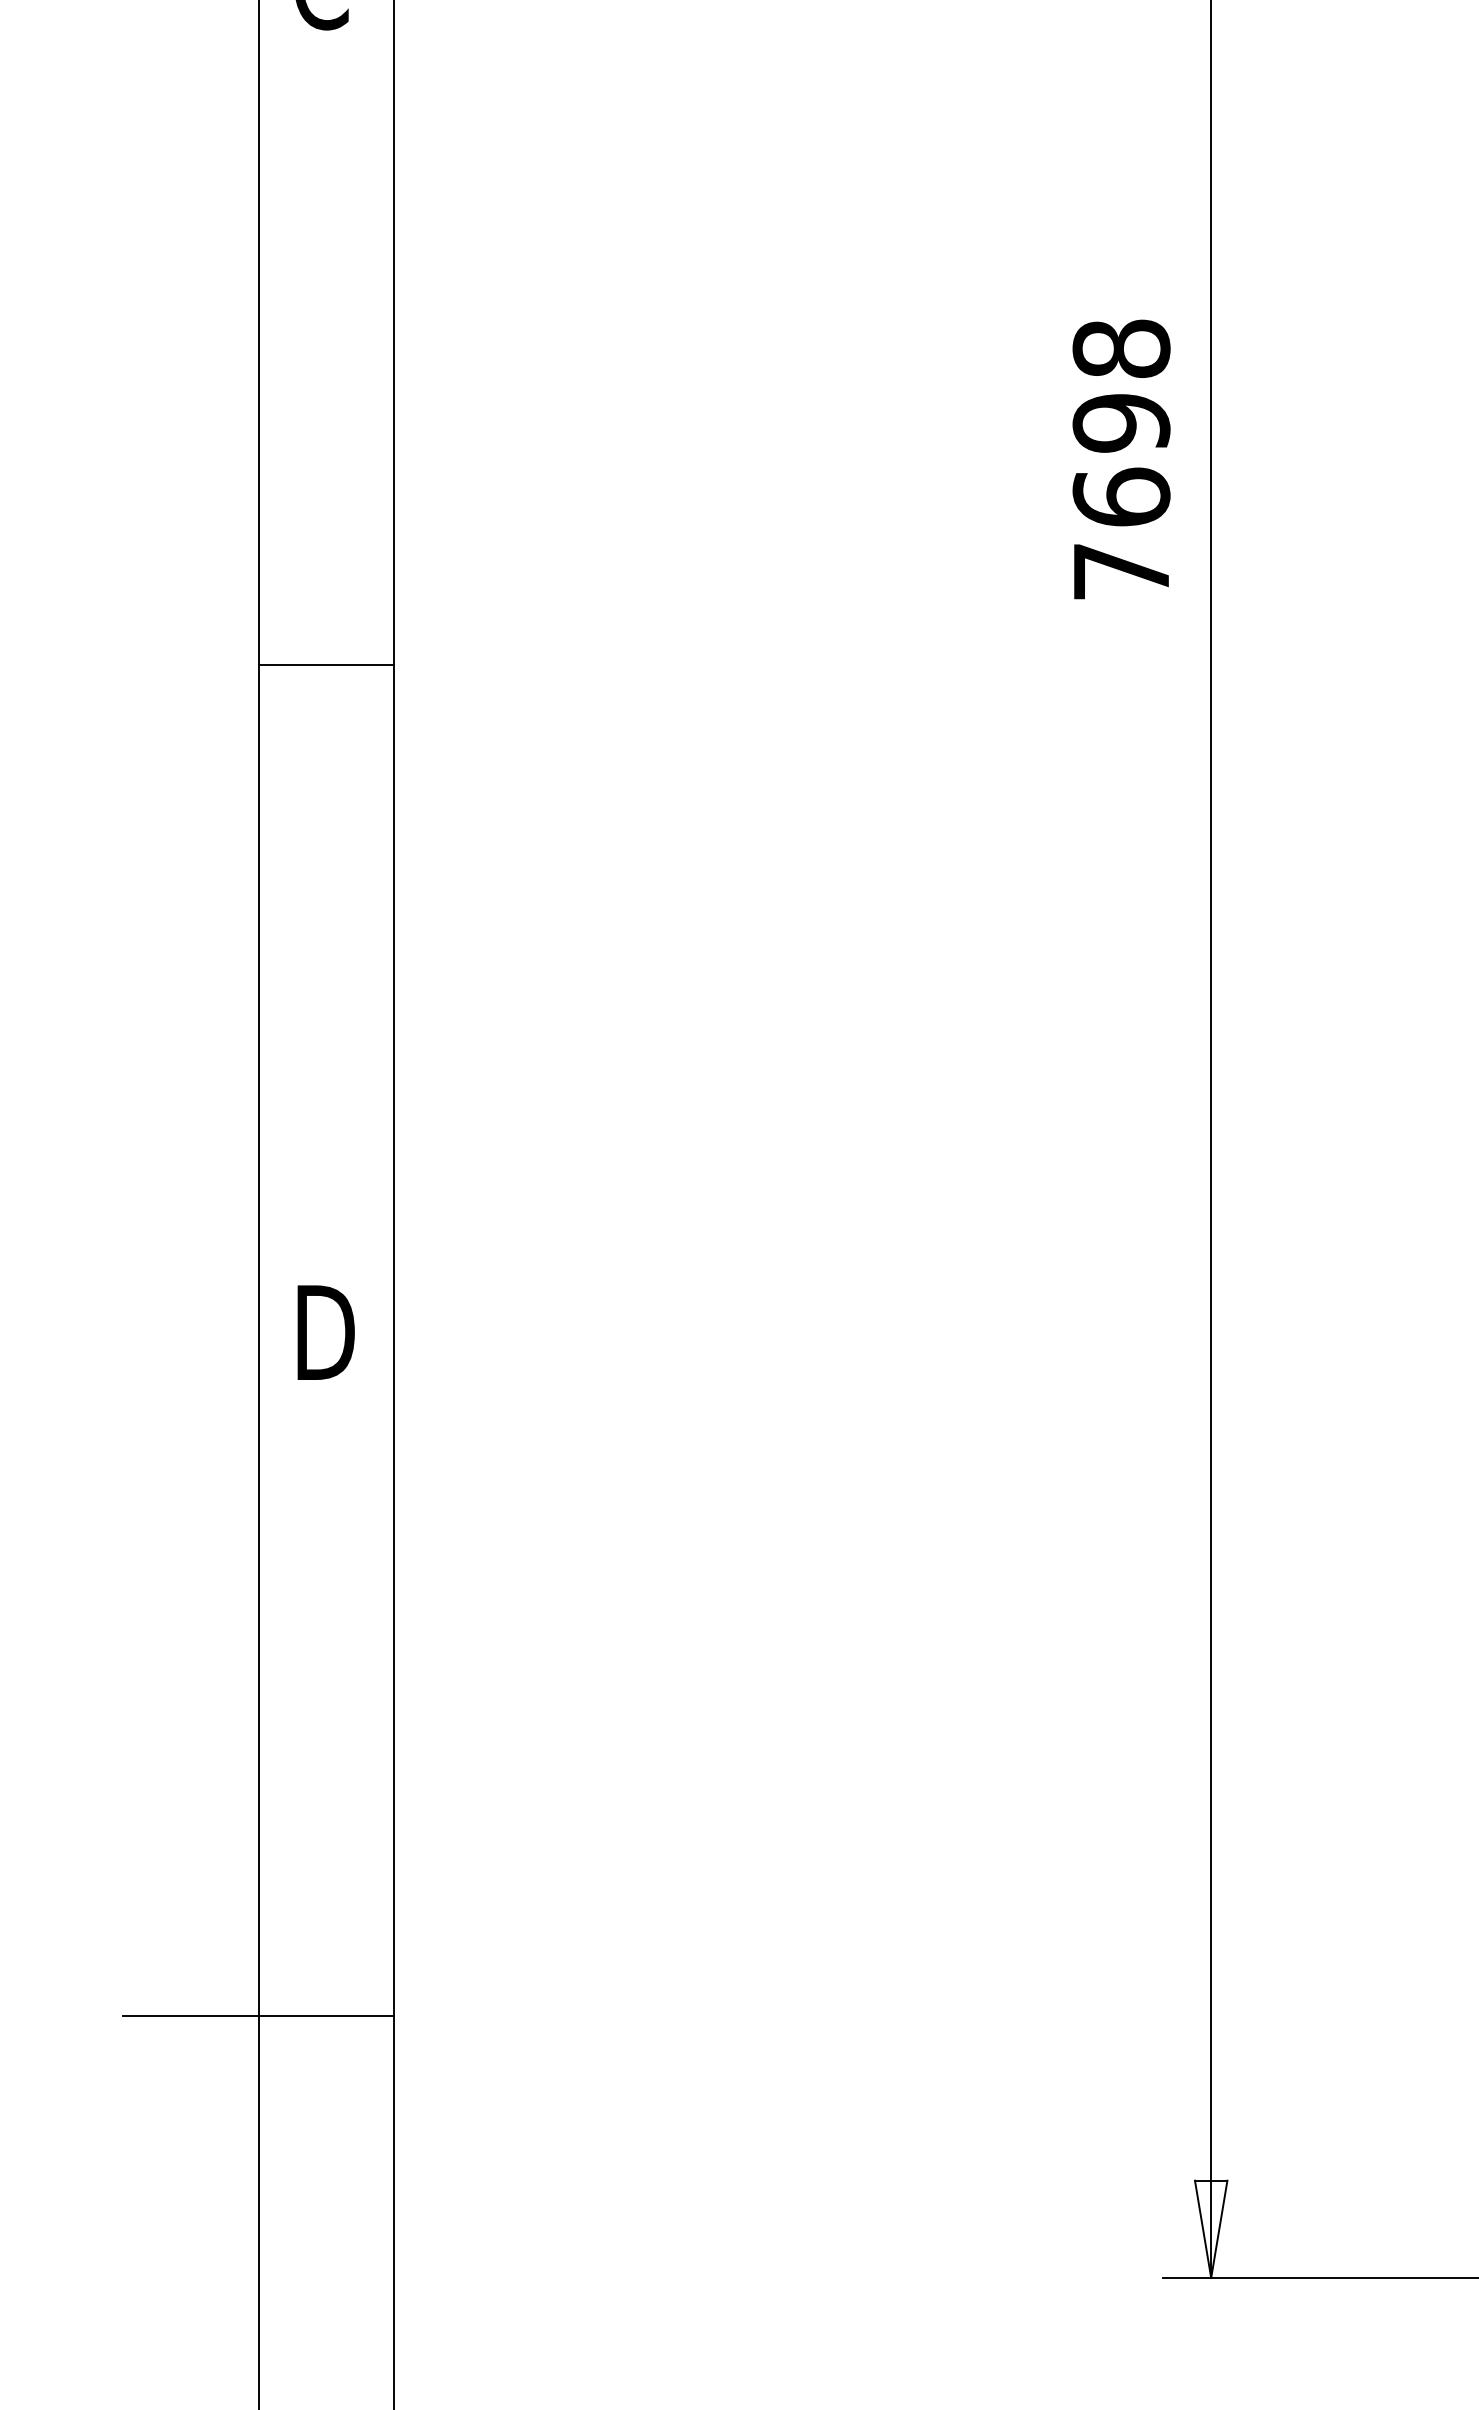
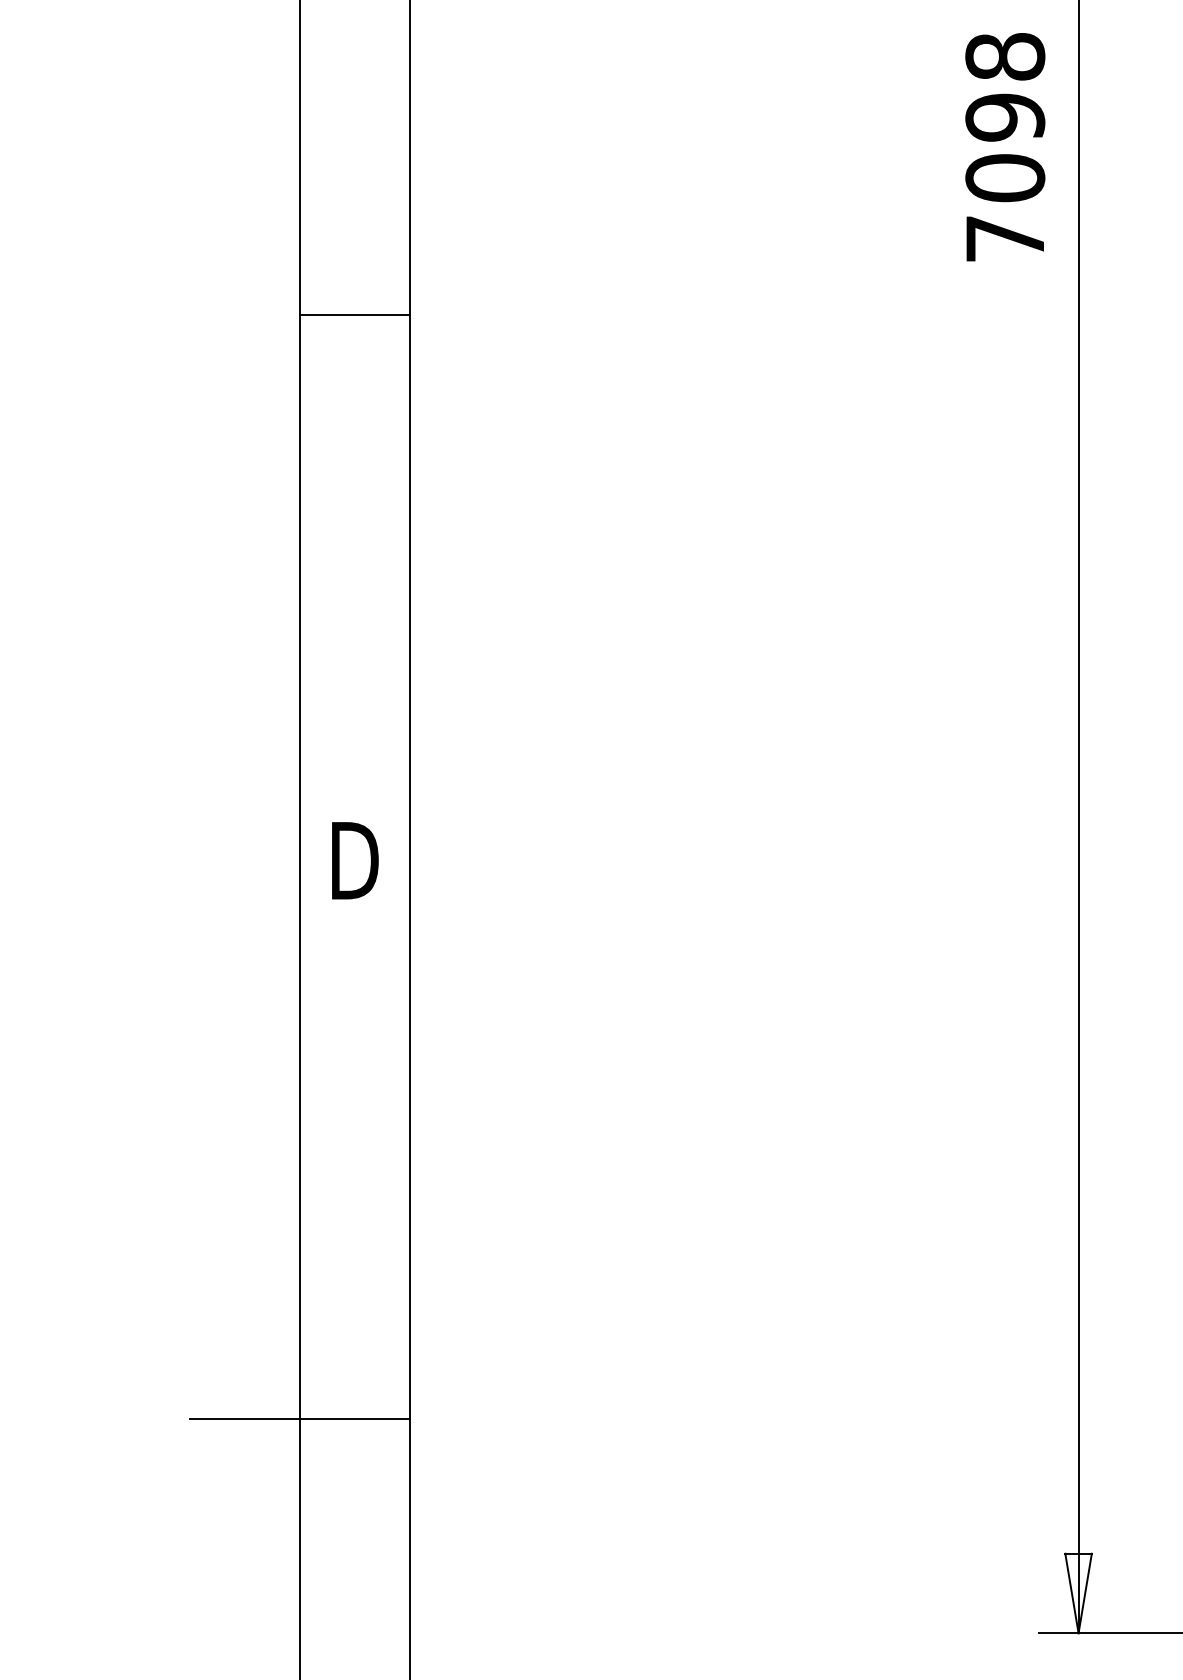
text: (1121, 496) -> (1005, 177), 7698 -> 7098

